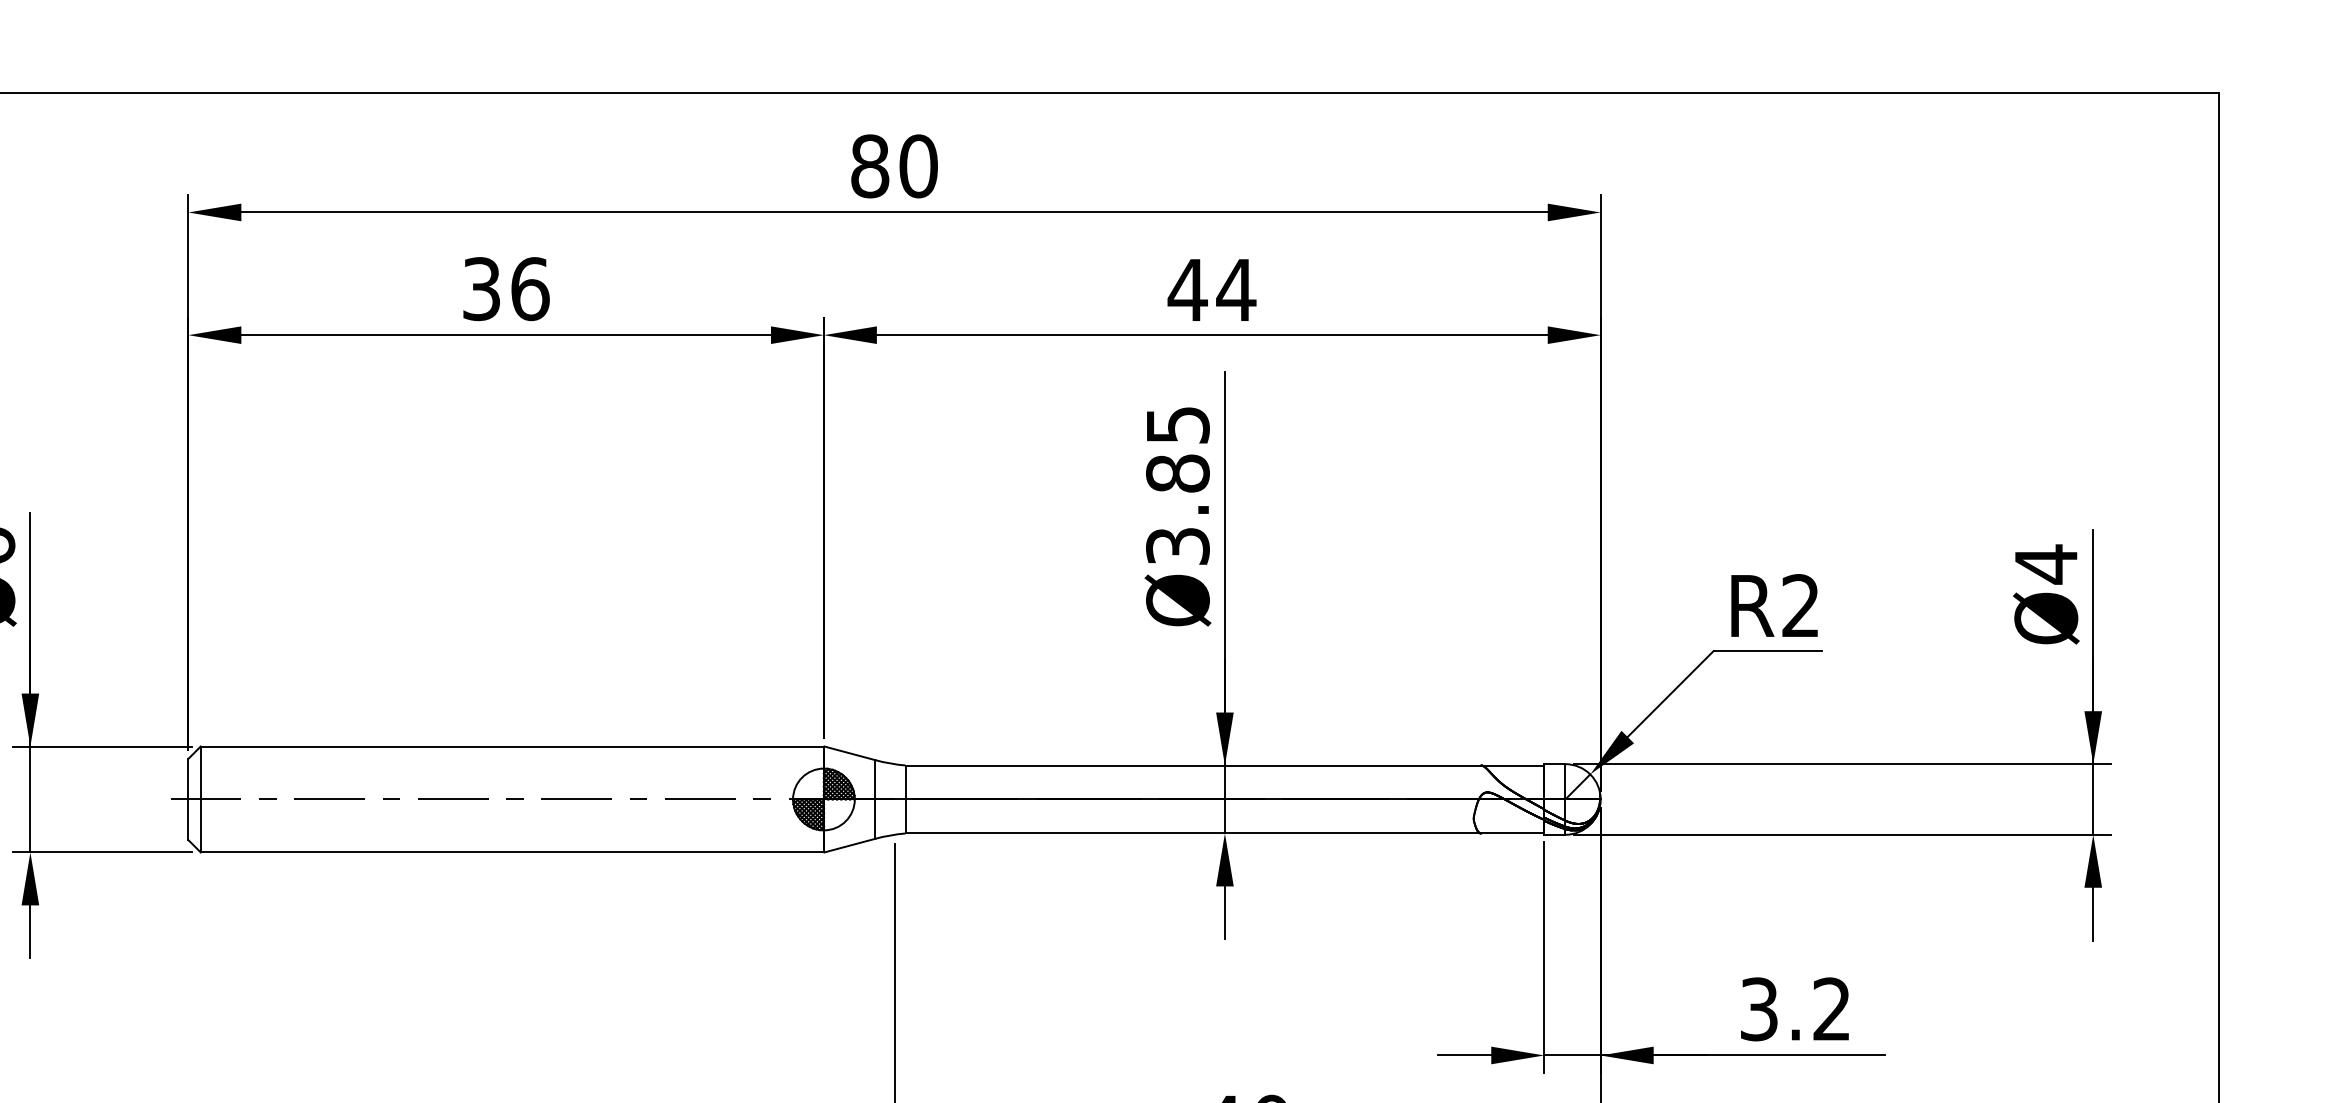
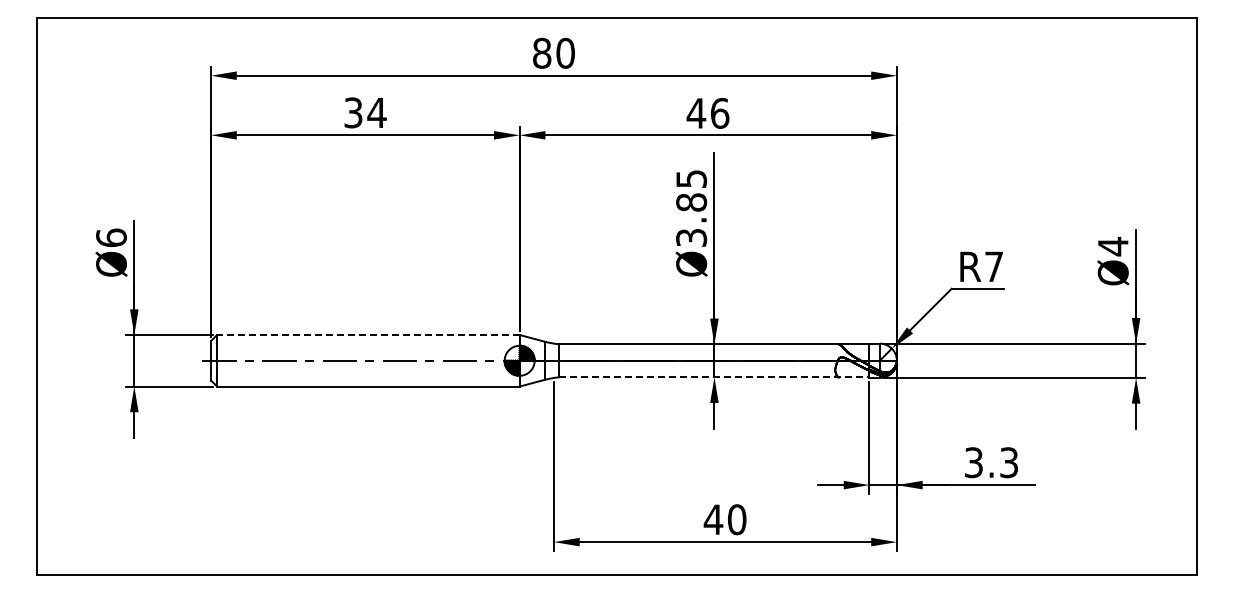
text: (529, 288) -> (376, 112), 36 -> 34
text: (1235, 290) -> (719, 113), 44 -> 46
text: (1799, 605) -> (993, 266), R2 -> R7
line: (510, 747) -> (367, 335), solid -> dashed
line: (1225, 833) -> (714, 377), solid -> dashed
text: (1832, 1008) -> (1009, 462), 3.2 -> 3.3

